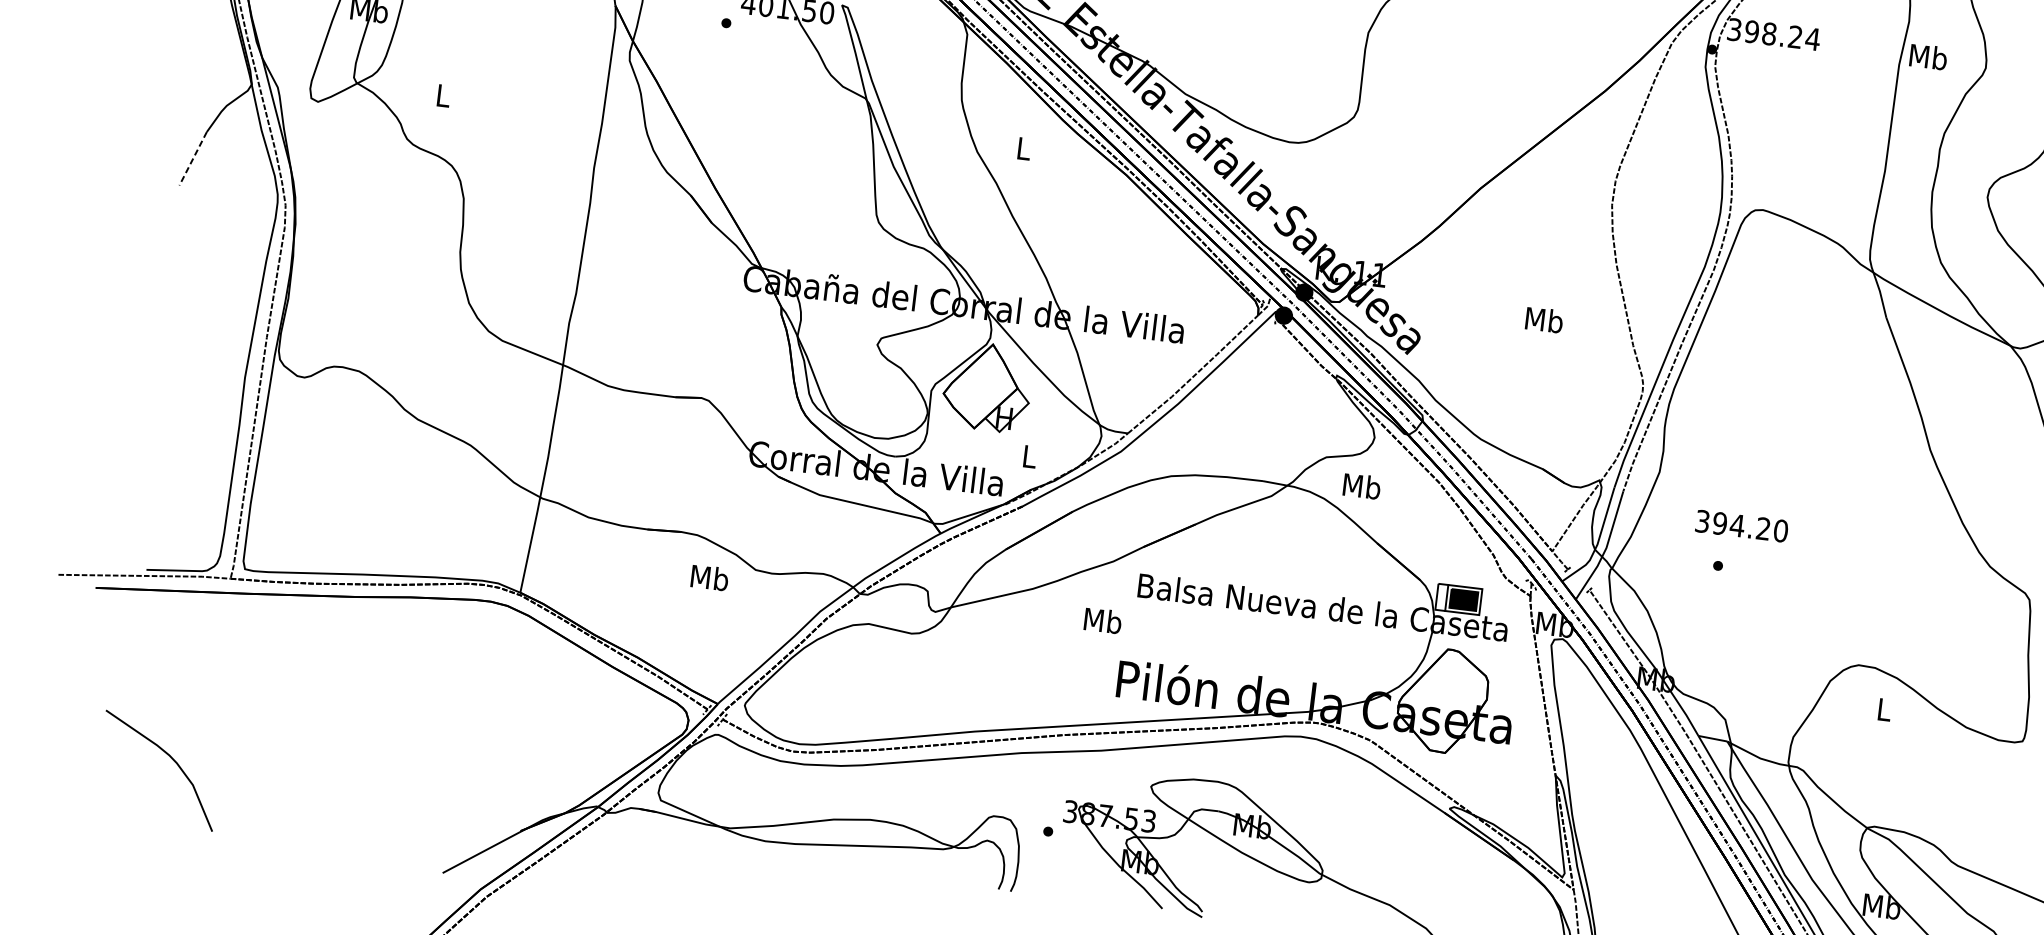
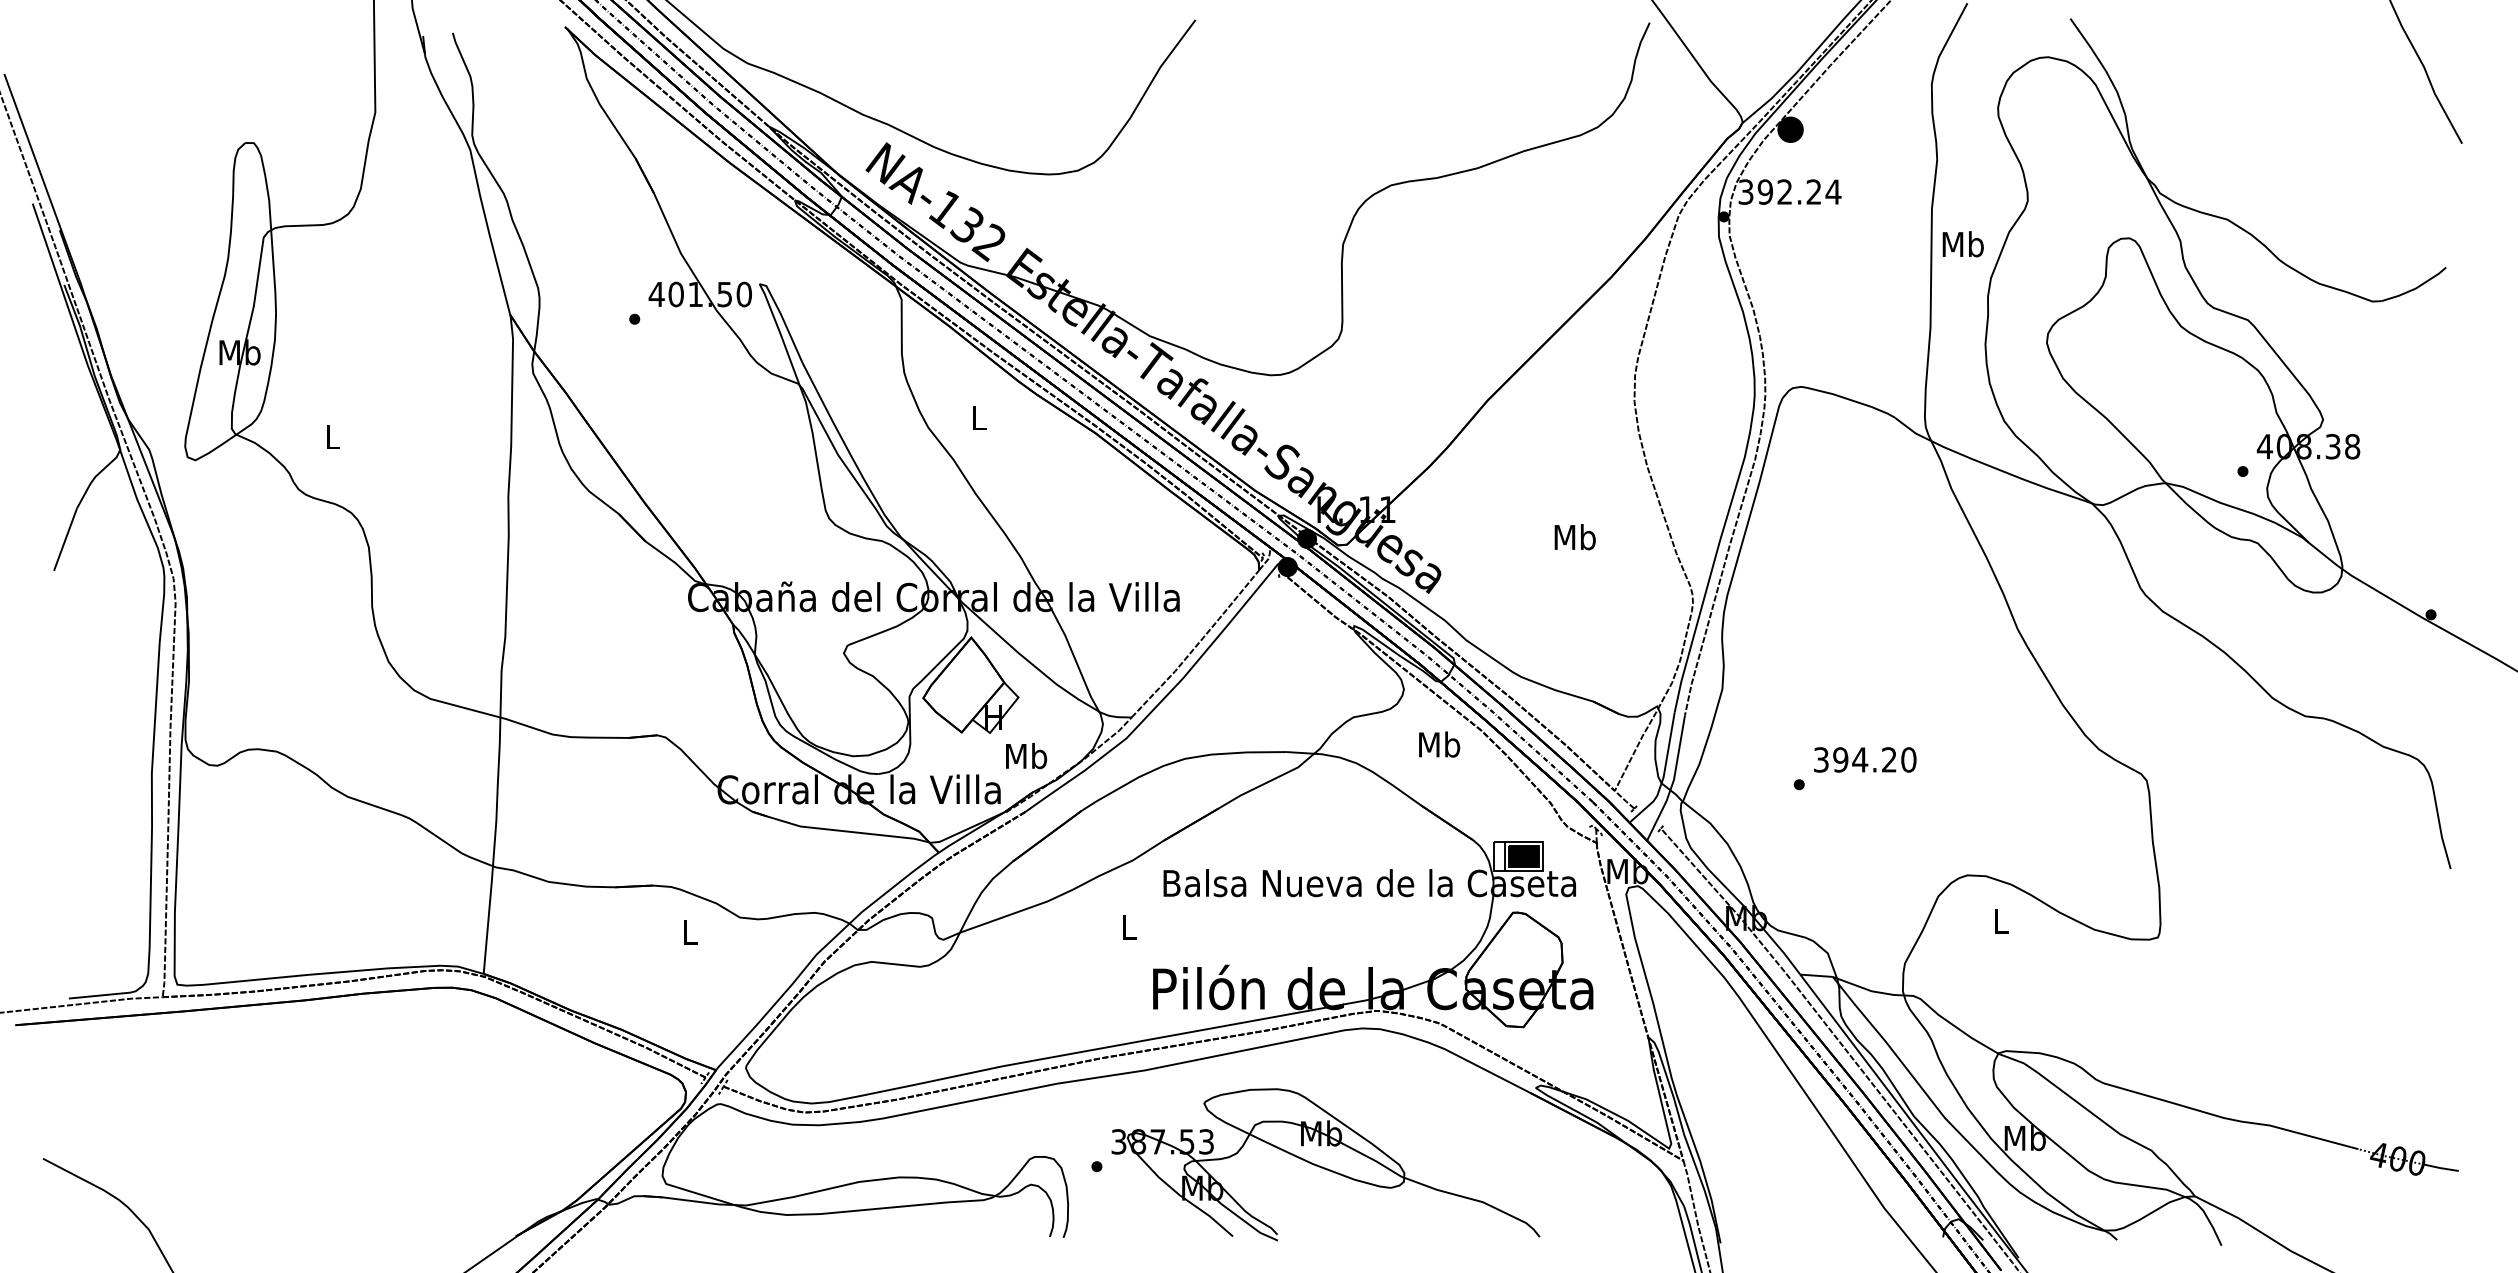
text: (1769, 33) -> (1784, 191), 398.24 -> 392.24
text: (1927, 57) -> (1962, 244), moved
line: (193, 159) -> (65, 540), dashed -> solid
text: (1029, 456) -> (1026, 756), L -> Mb
text: (1362, 486) -> (1439, 744), moved
text: (1742, 525) -> (1865, 759), moved
text: (709, 578) -> (690, 932), Mb -> L
text: (1102, 621) -> (1128, 927), Mb -> L

